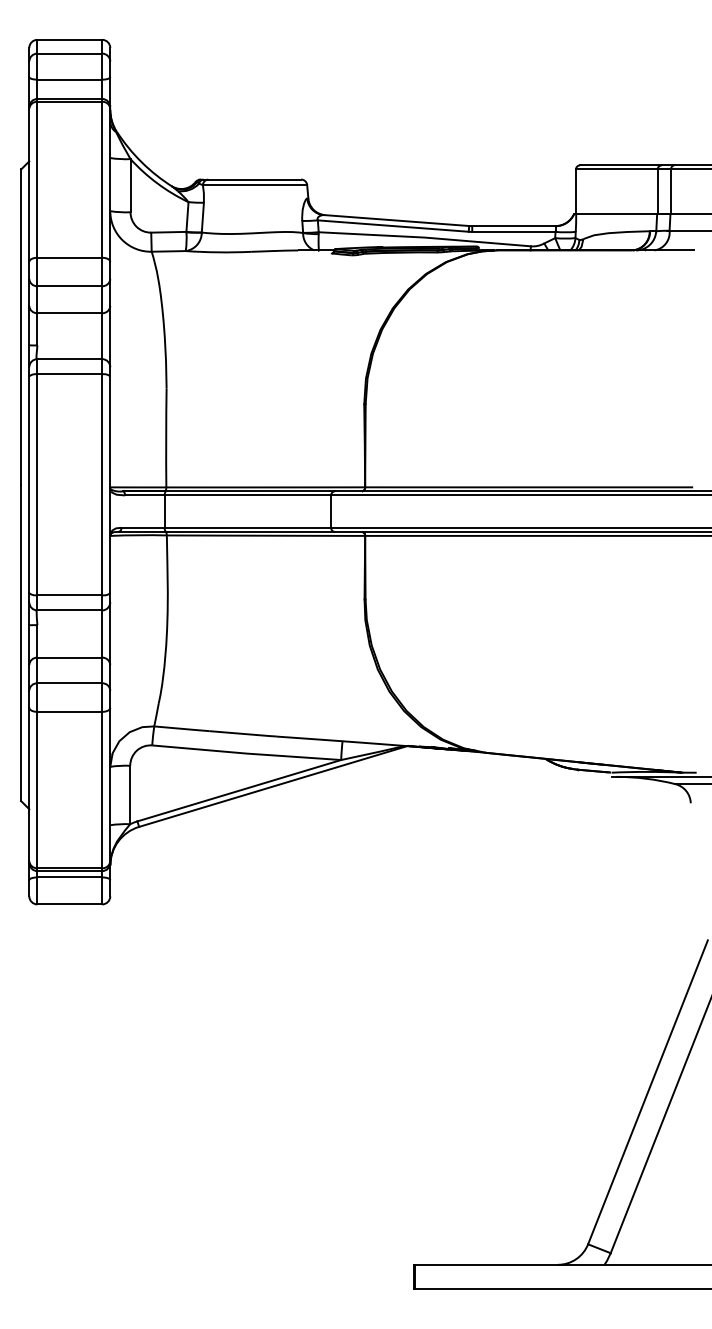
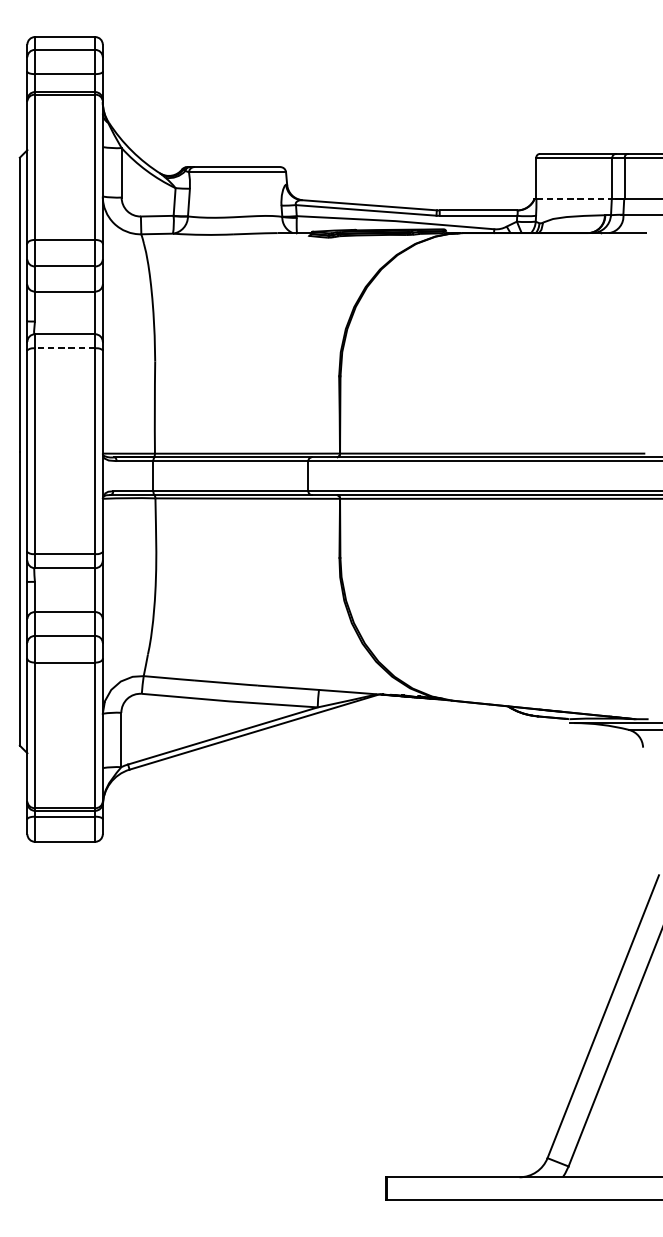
line: (617, 213) -> (574, 198), solid -> dashed
line: (69, 374) -> (64, 348), solid -> dashed

